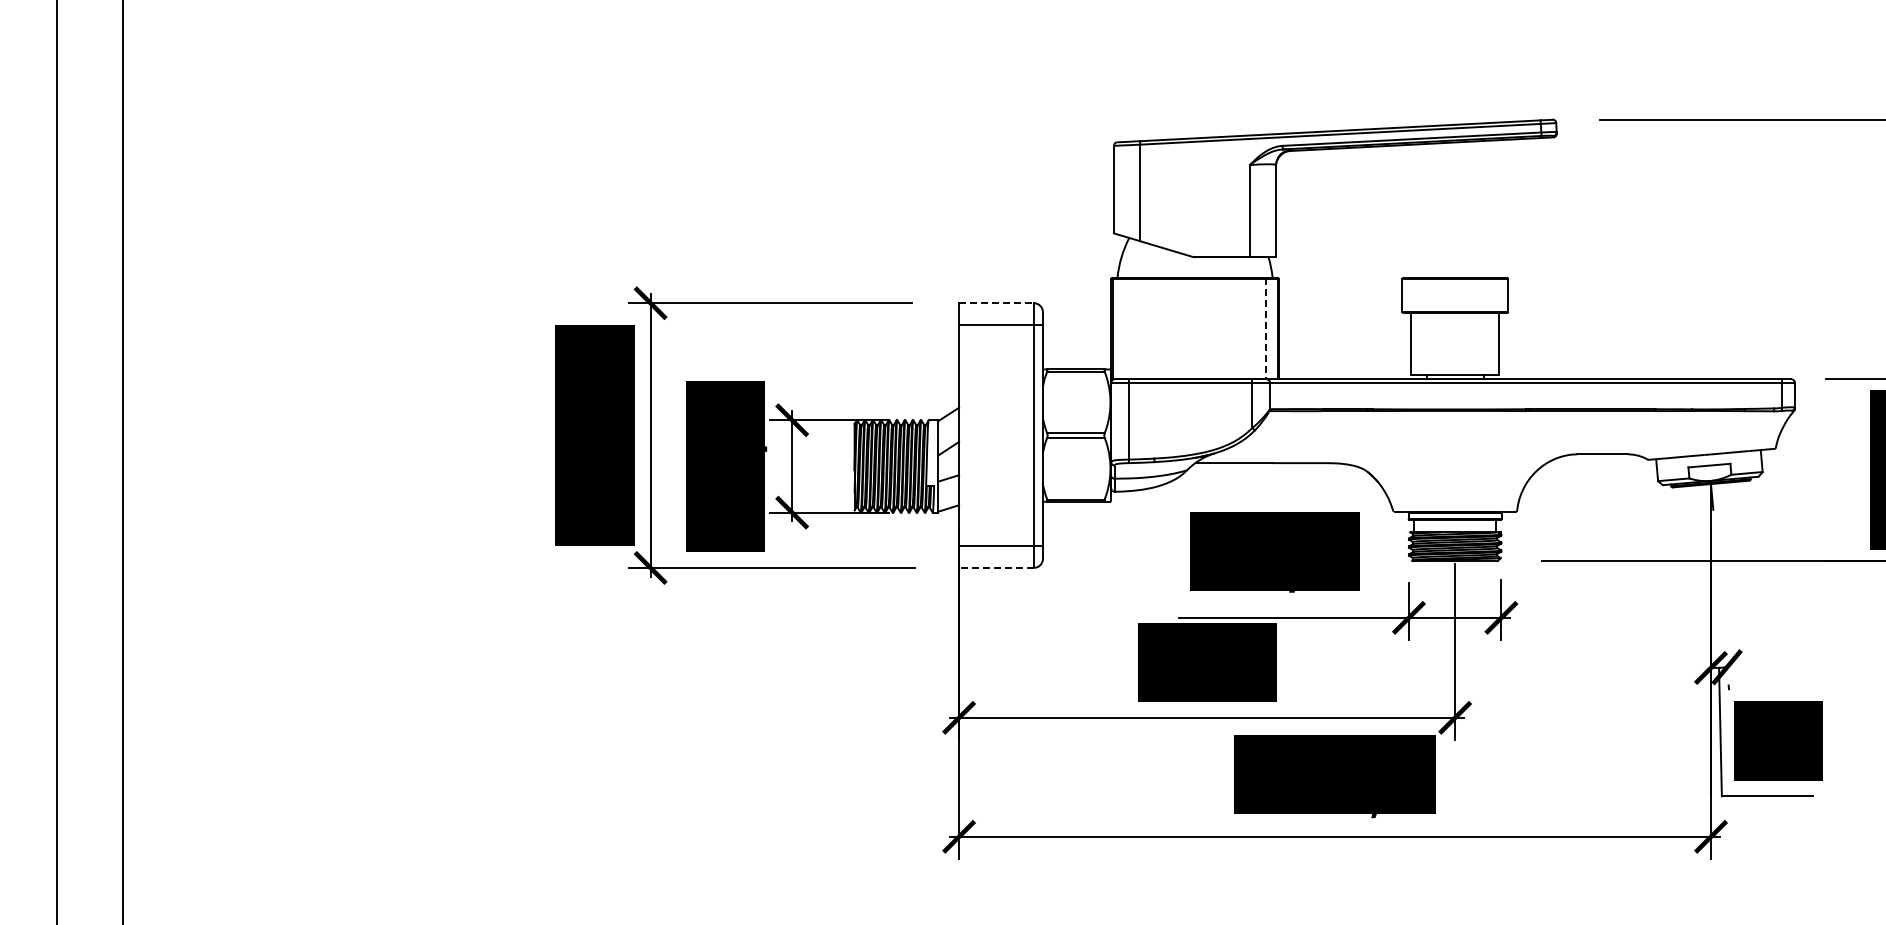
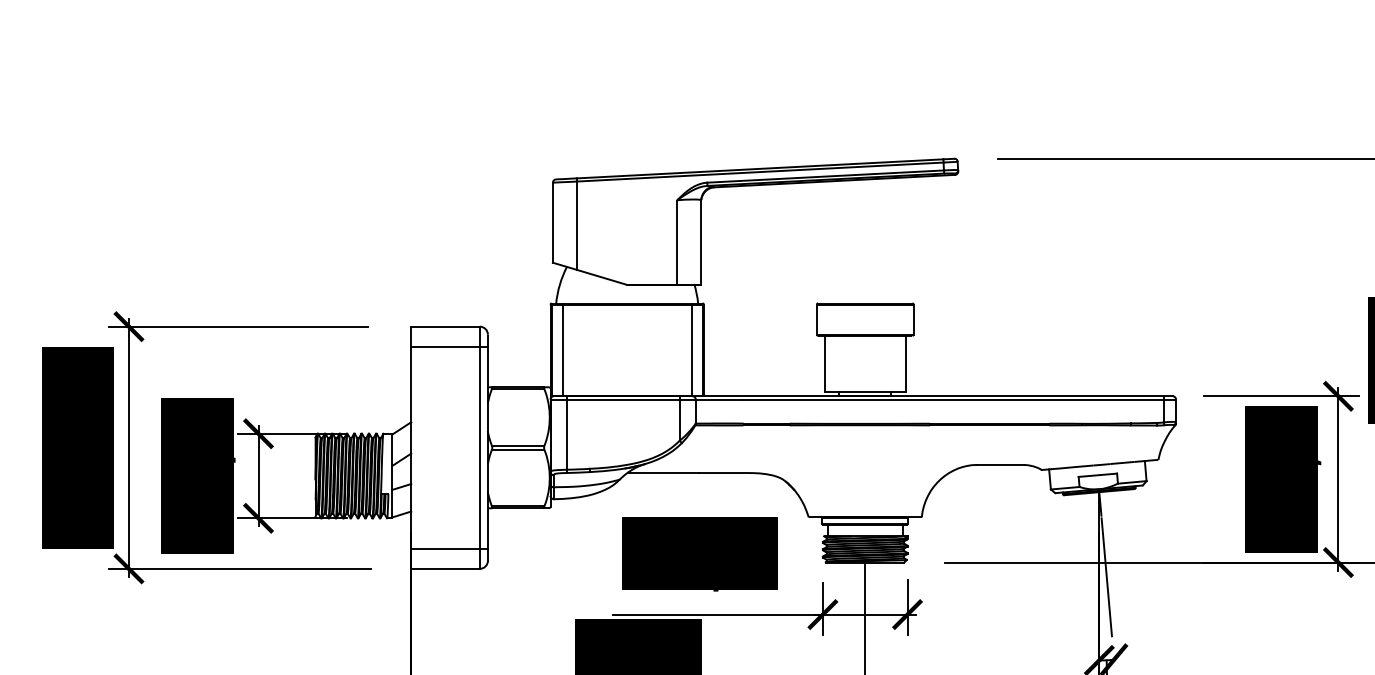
line: (997, 303) -> (446, 326), dashed -> solid
line: (1124, 328) -> (562, 349), added
line: (1265, 328) -> (691, 349), dashed -> solid
line: (996, 567) -> (445, 568), dashed -> solid
line: (1718, 576) -> (1106, 576), added

